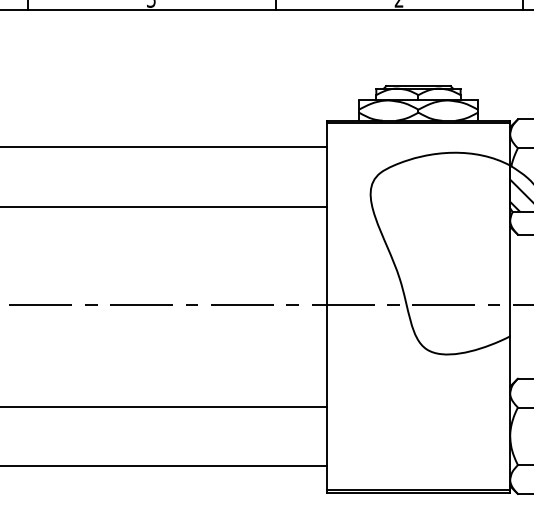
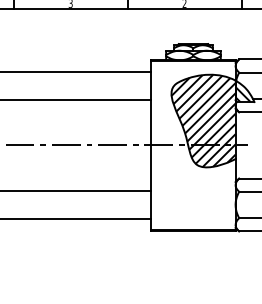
hatch: (440, 252) -> (203, 120), added

